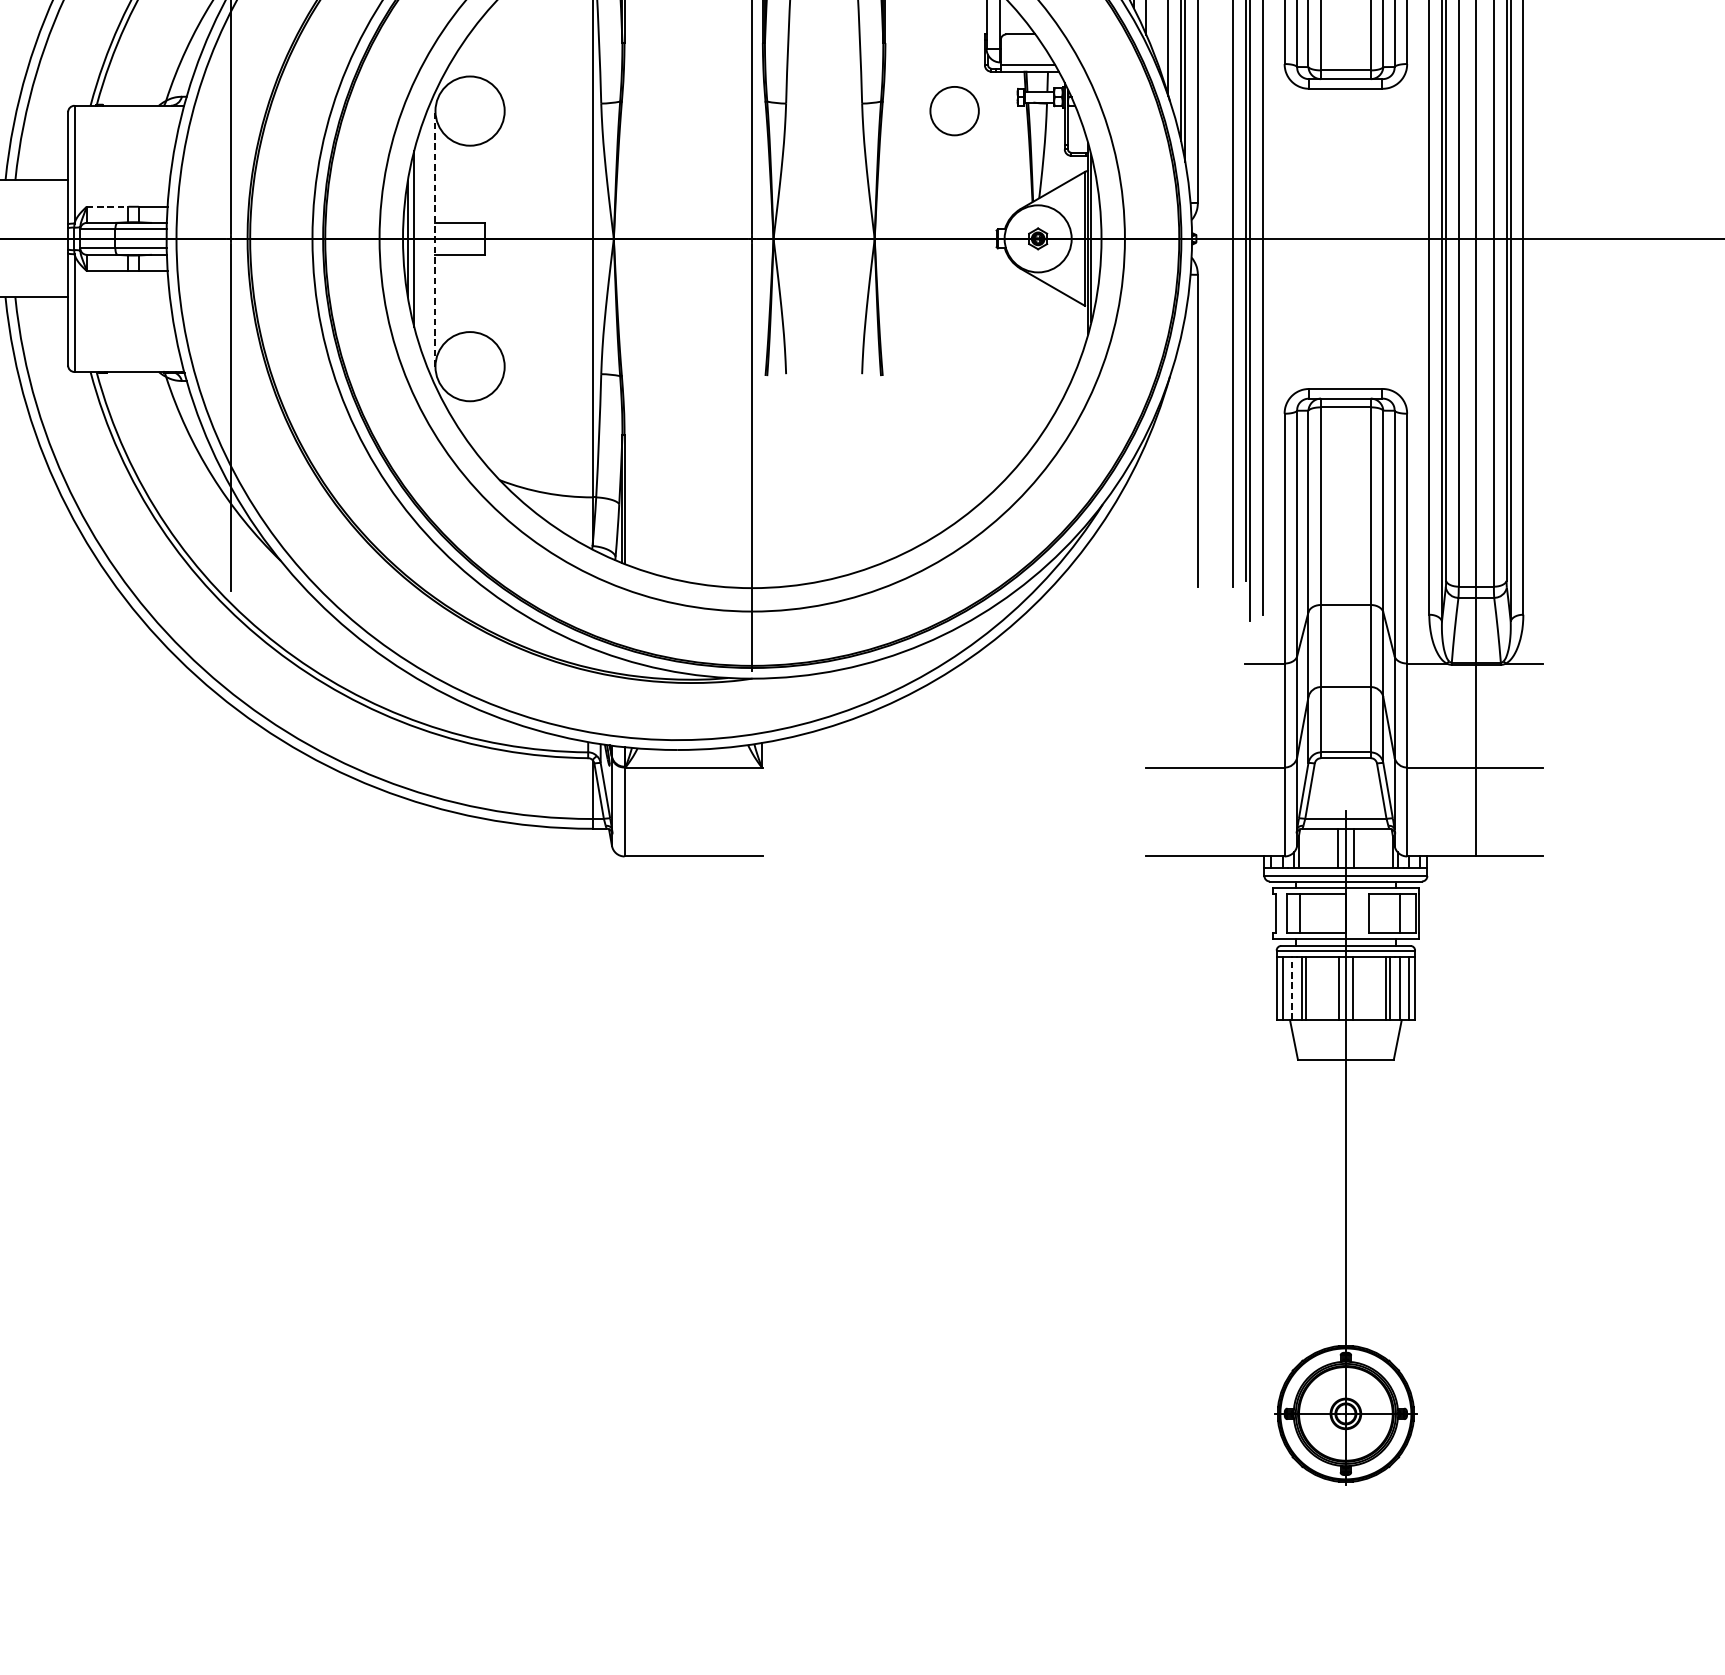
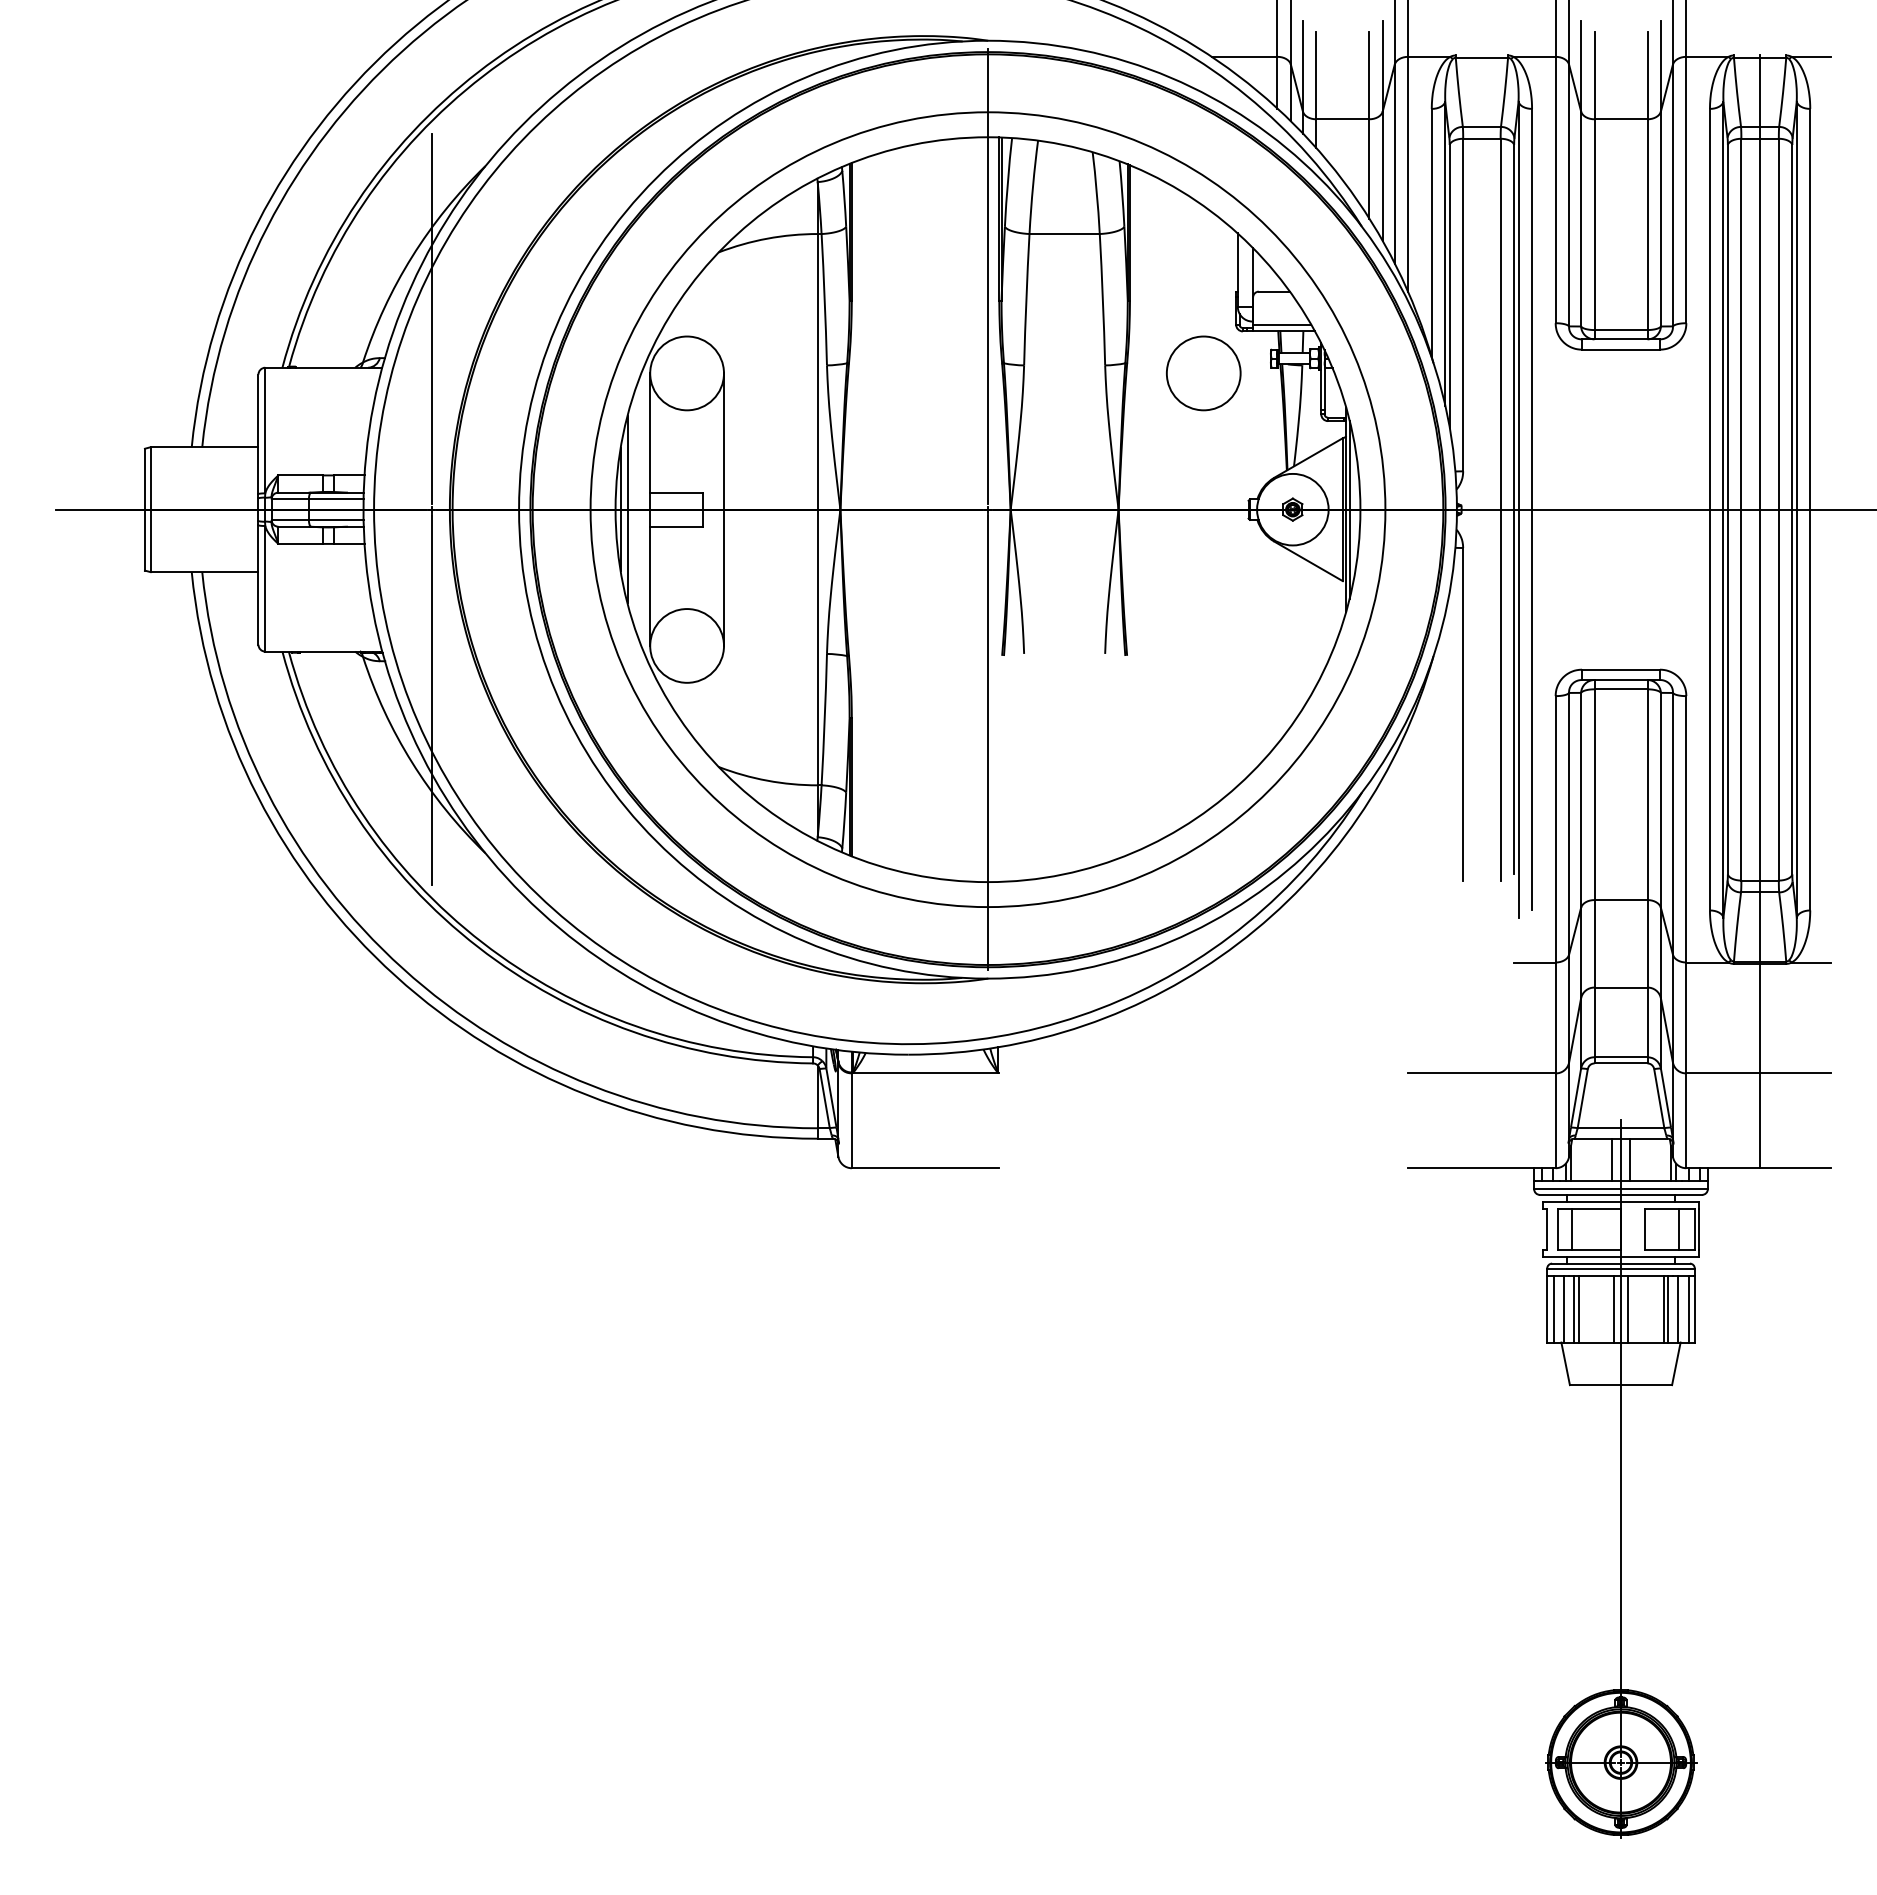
circle: (954, 111) -> (1203, 373), size x1.43
line: (108, 206) -> (301, 475), dashed -> solid
line: (435, 238) -> (650, 509), dashed -> solid
line: (505, 238) -> (724, 509), added
line: (1291, 988) -> (1563, 1308), dashed -> solid

